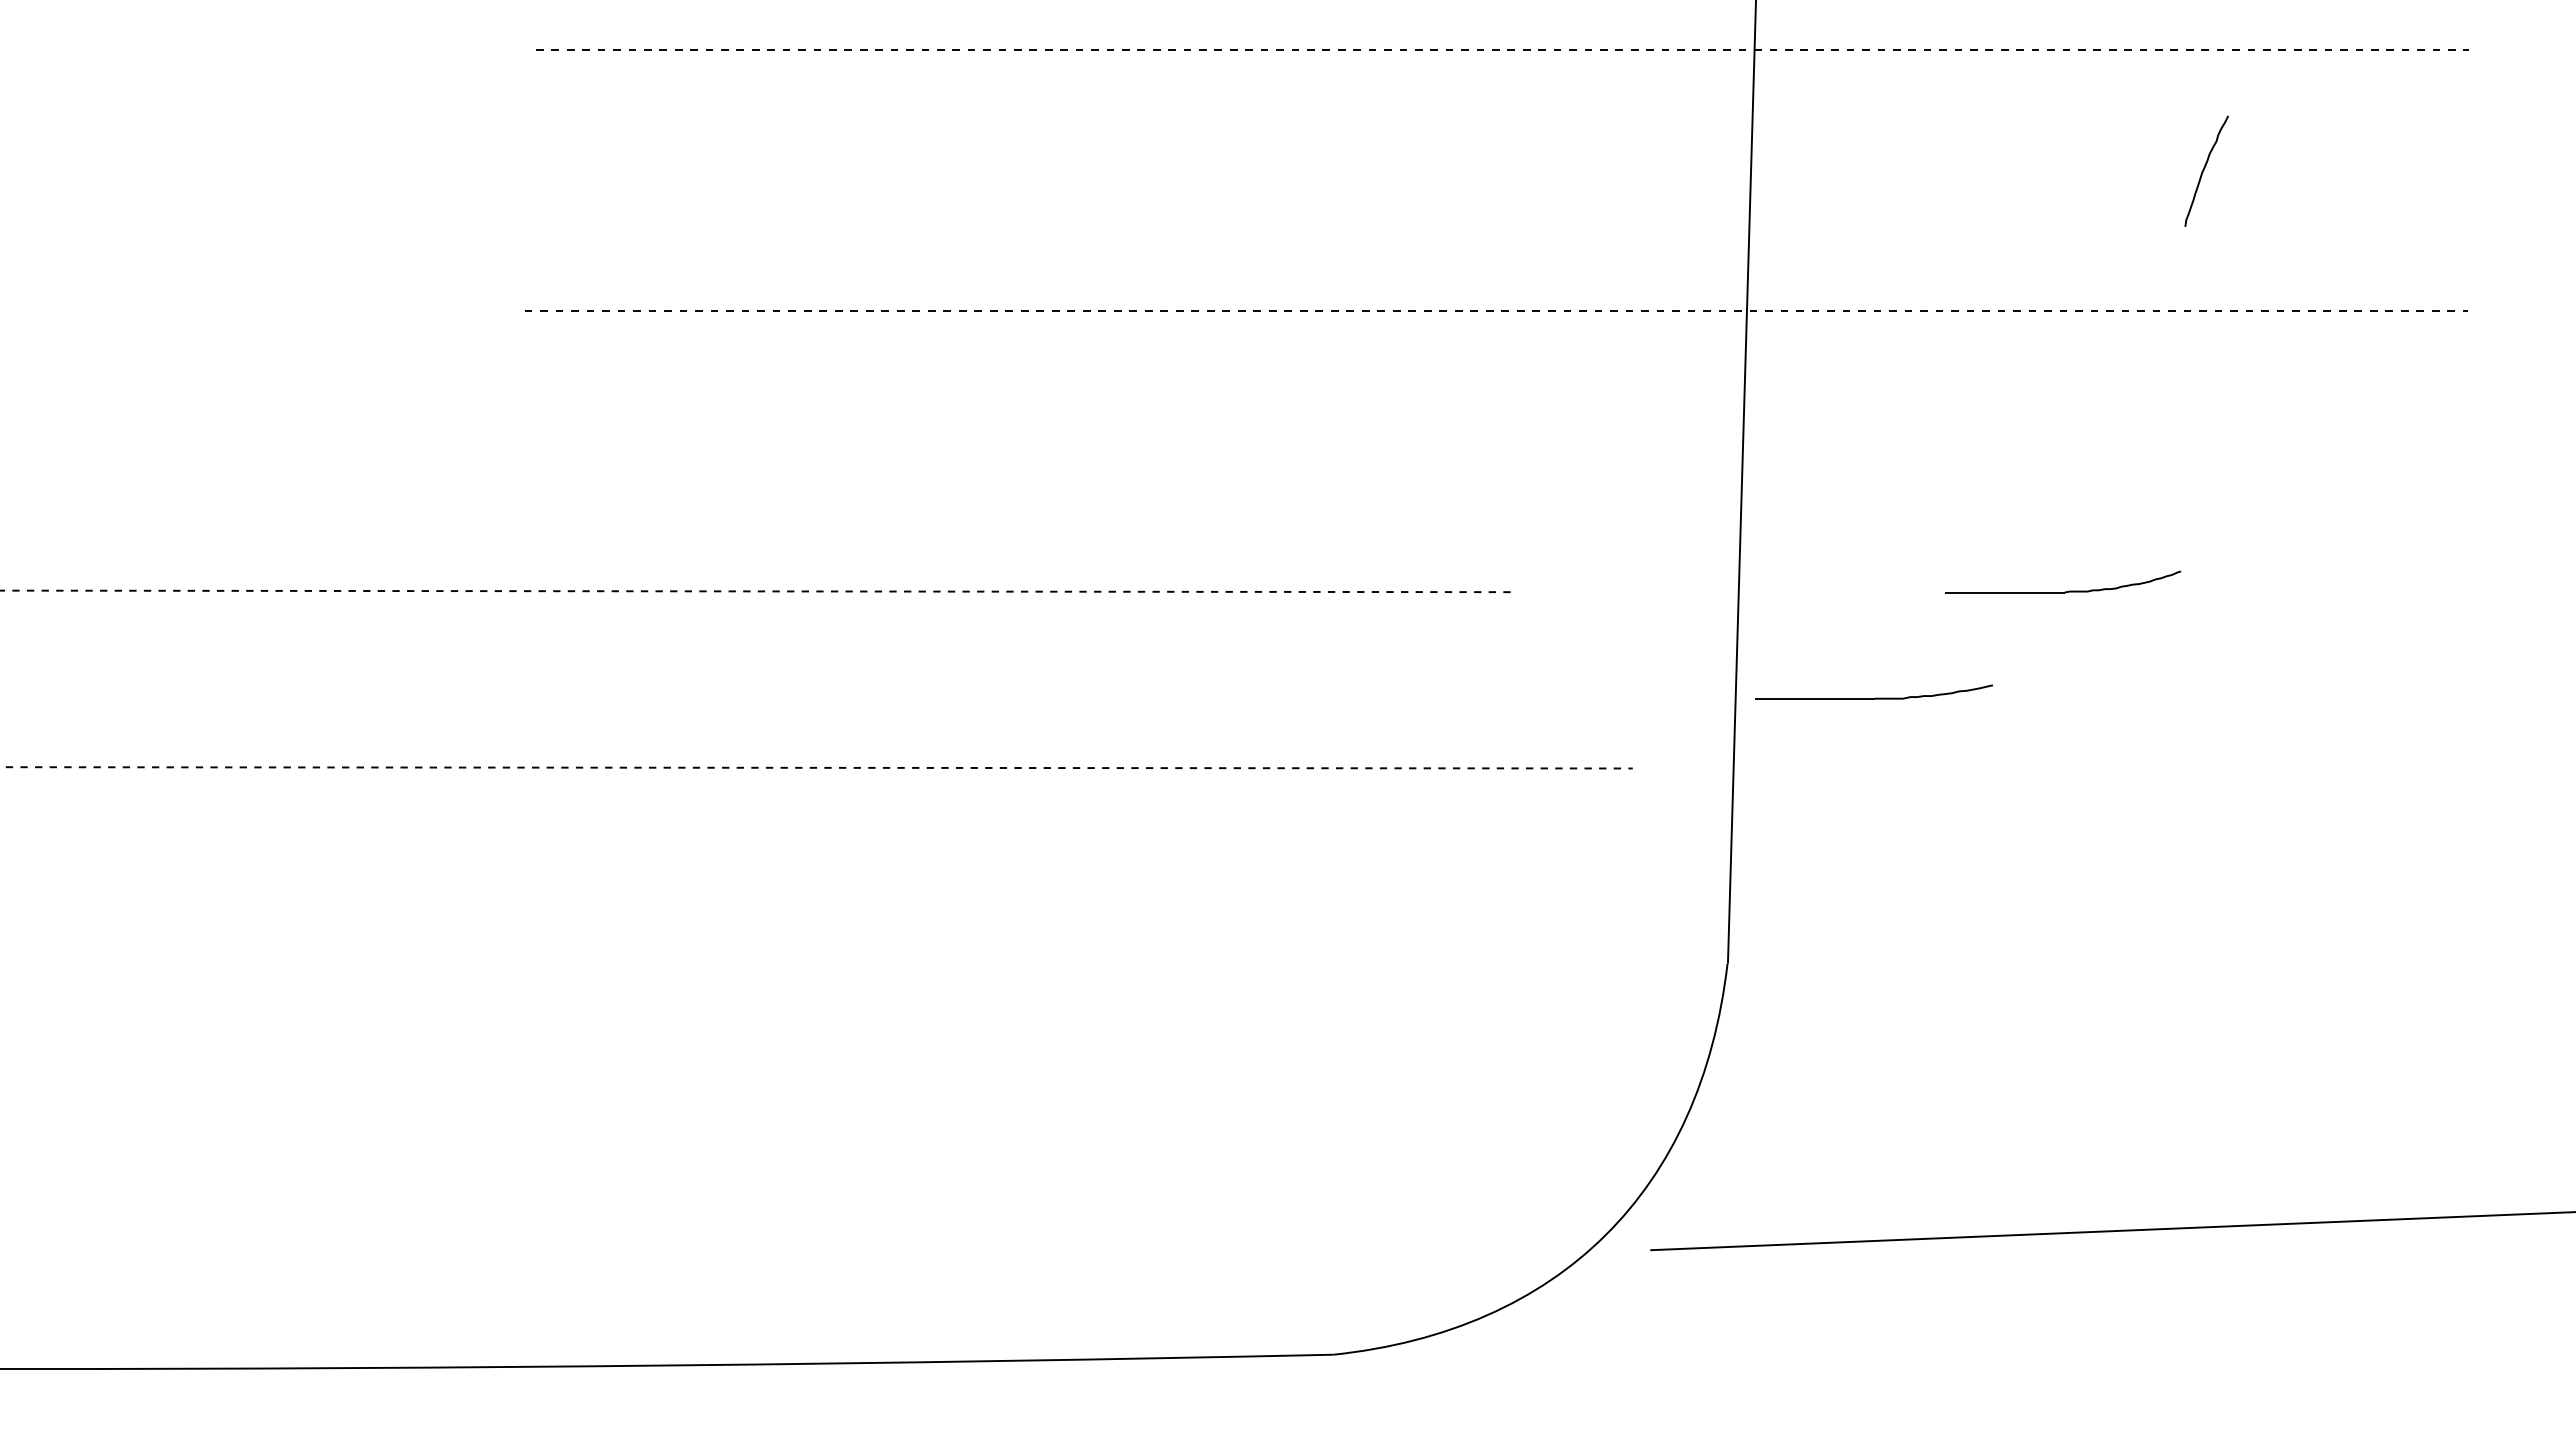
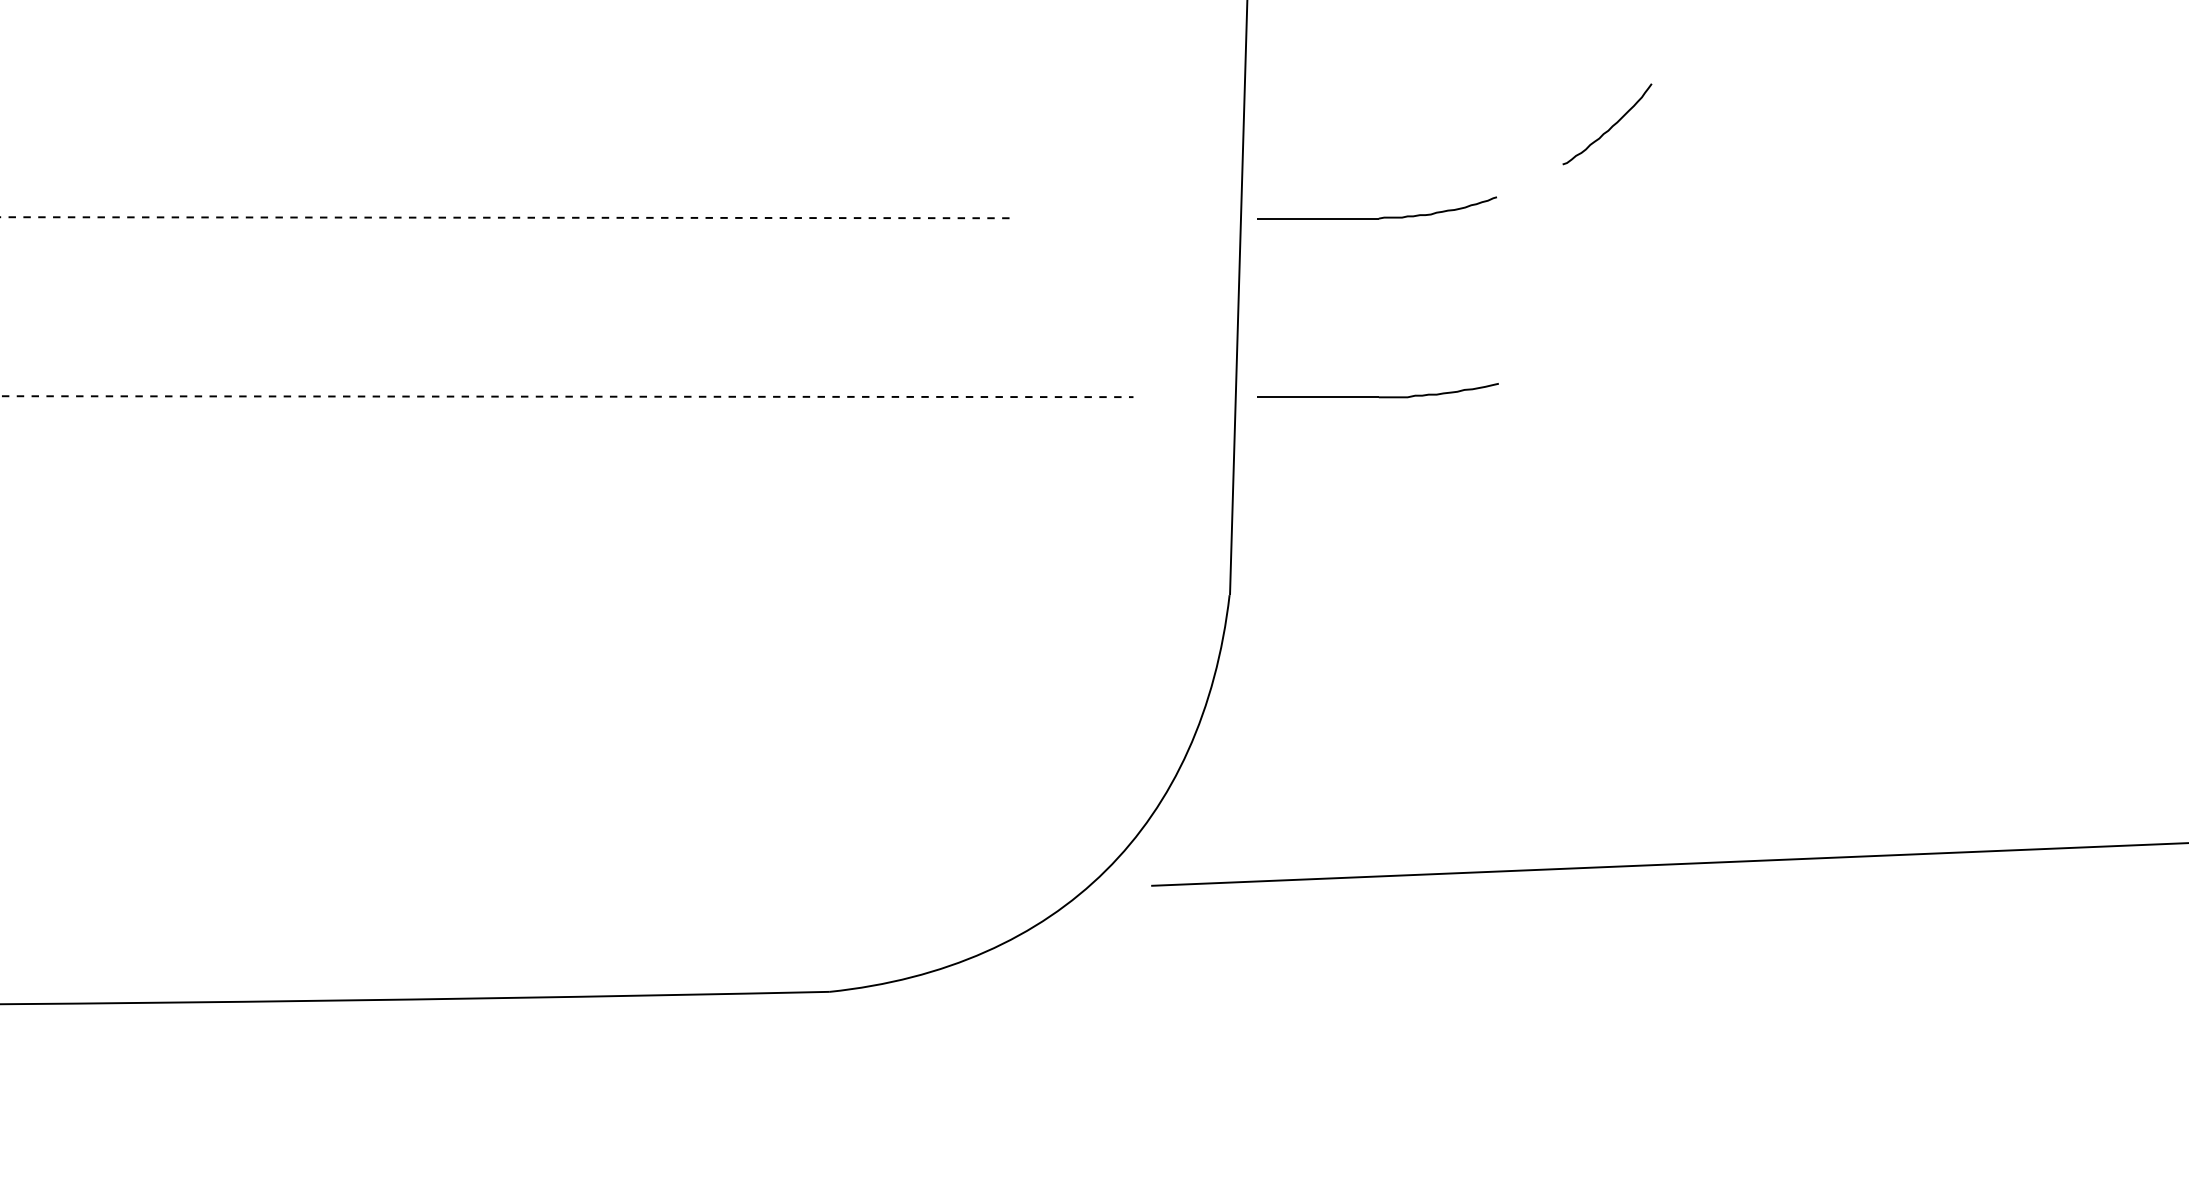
curve: (2102, 502) -> (1609, 127), added
part: (2064, 591) -> (1378, 217), moved
part: (1875, 697) -> (1379, 396), moved

